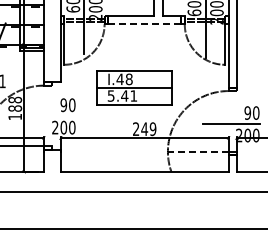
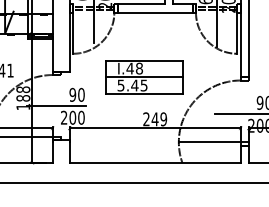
line: (144, 24) -> (154, 12), dashed -> solid
text: (133, 95) -> (143, 85), 5.41 -> 5.45
line: (47, 116) -> (56, 106), added
line: (197, 151) -> (208, 142), dashed -> solid

